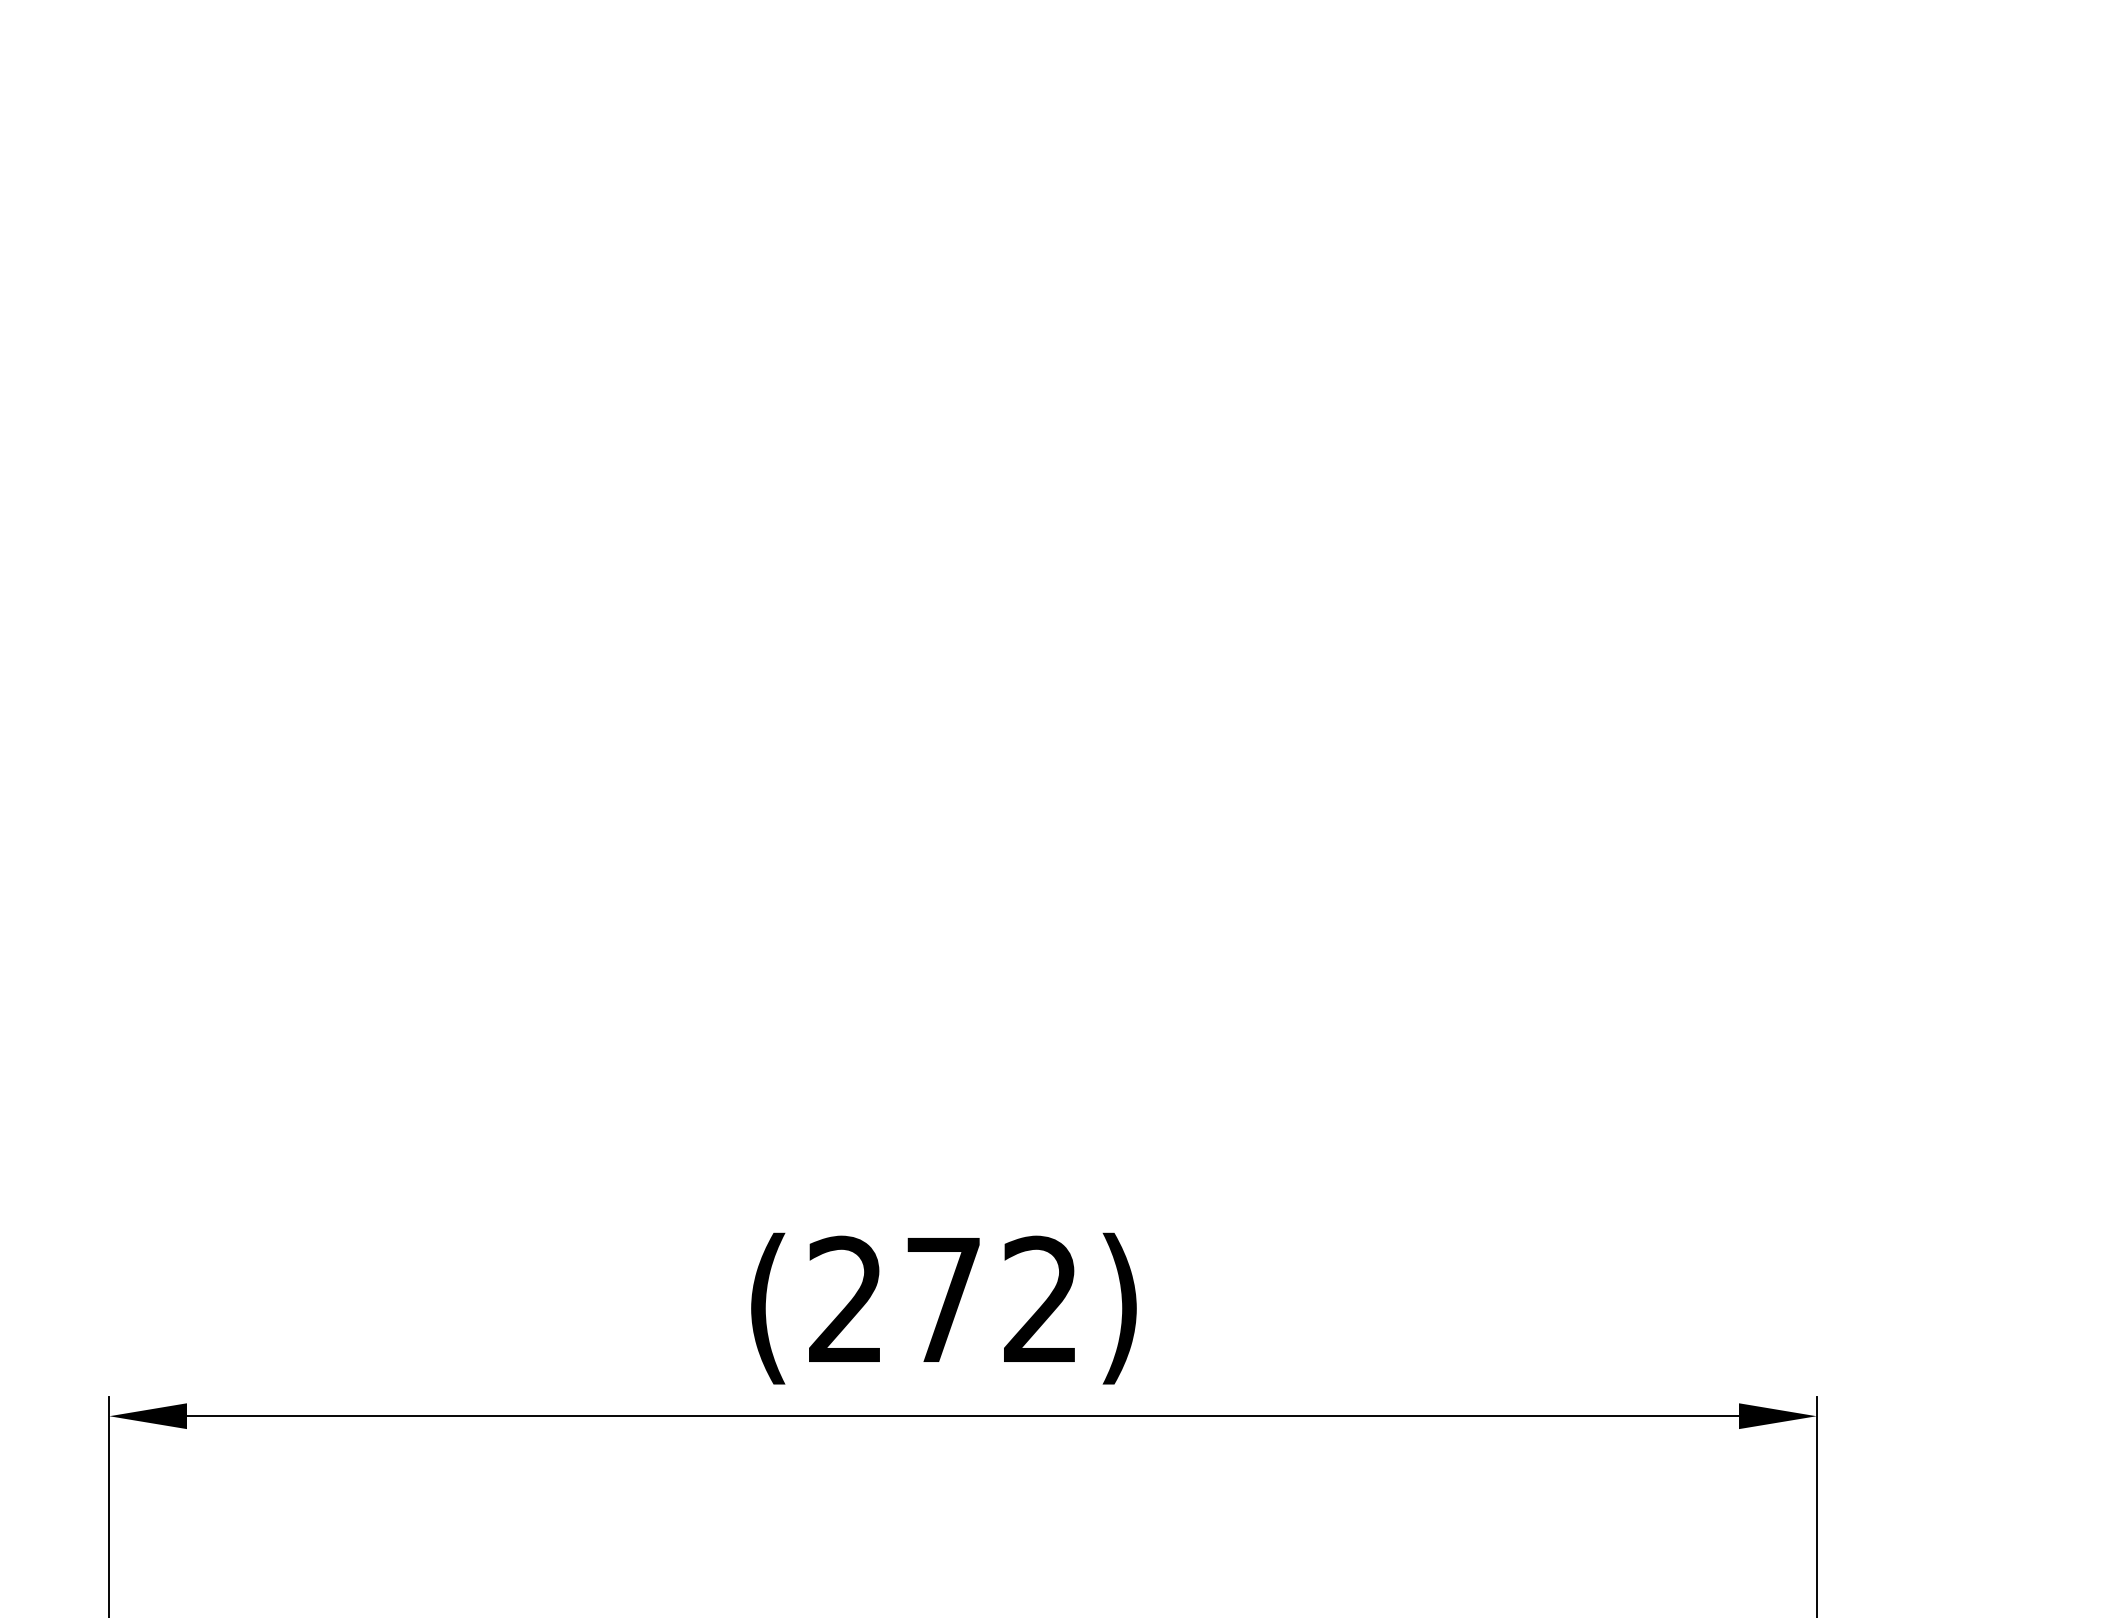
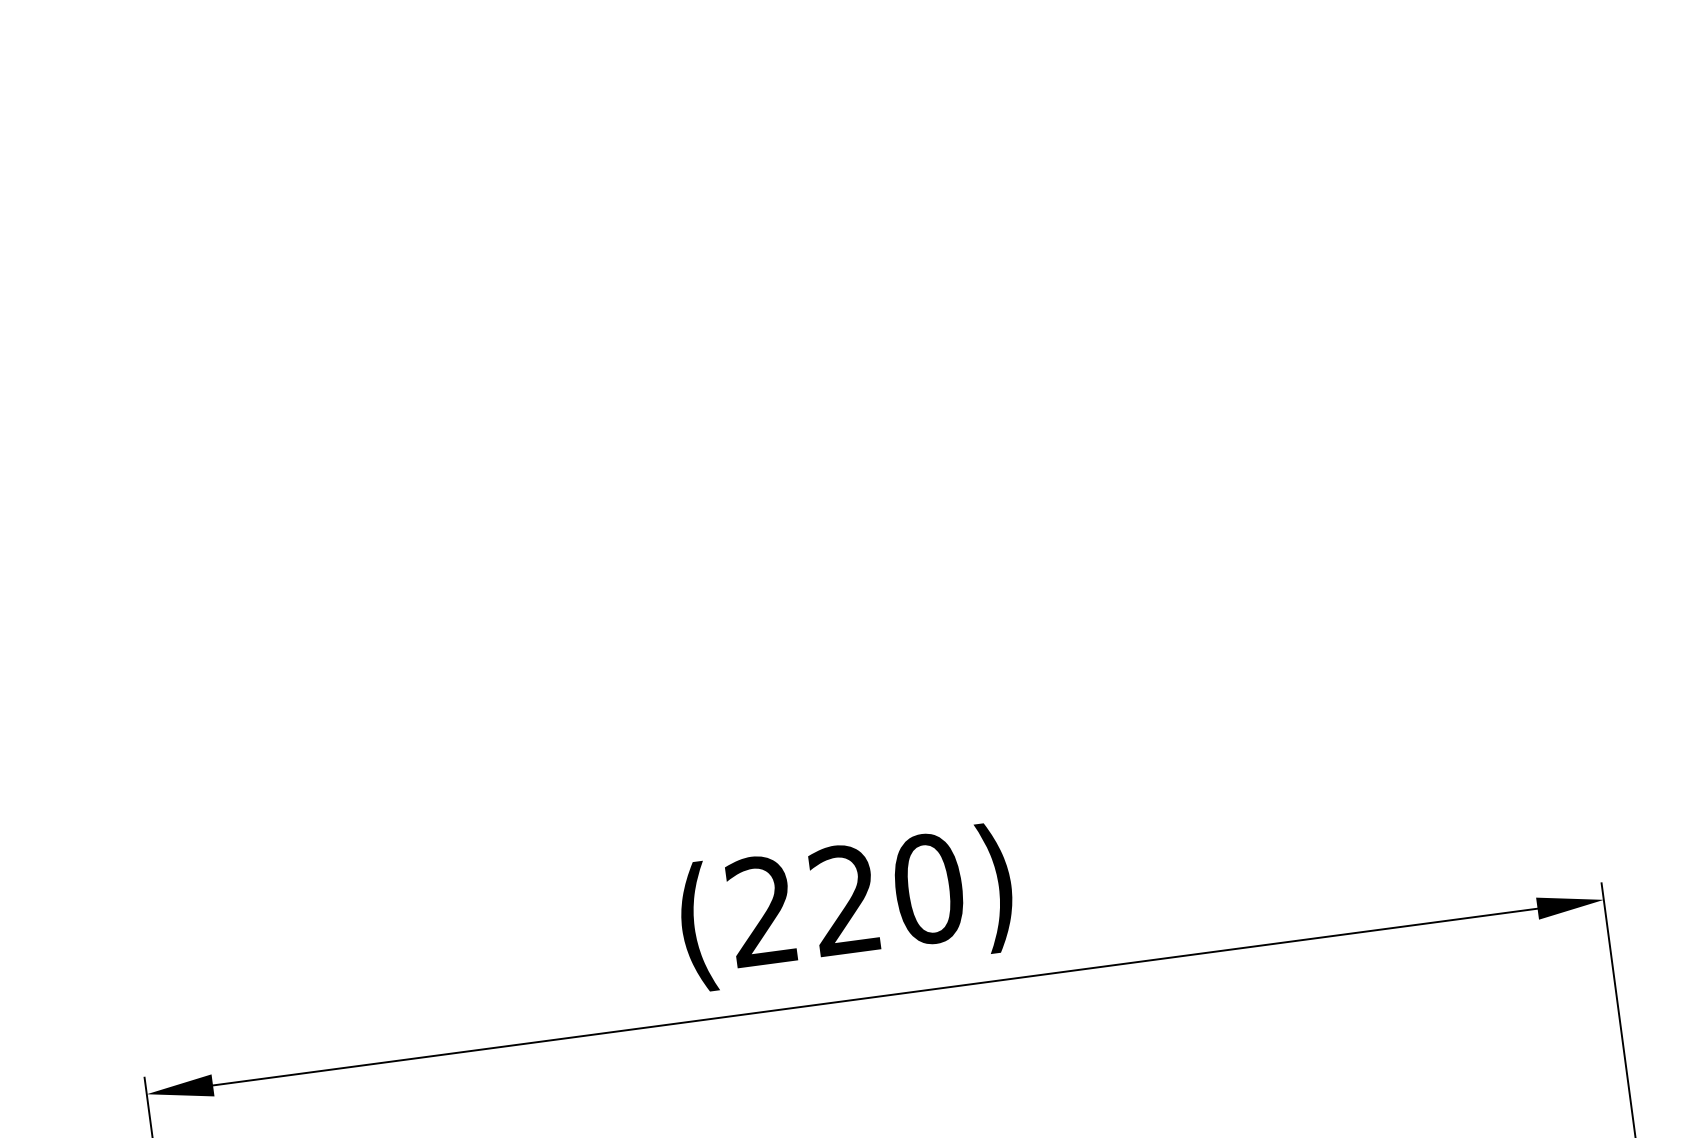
text: (992, 1299) -> (887, 894), (272) -> (220)

